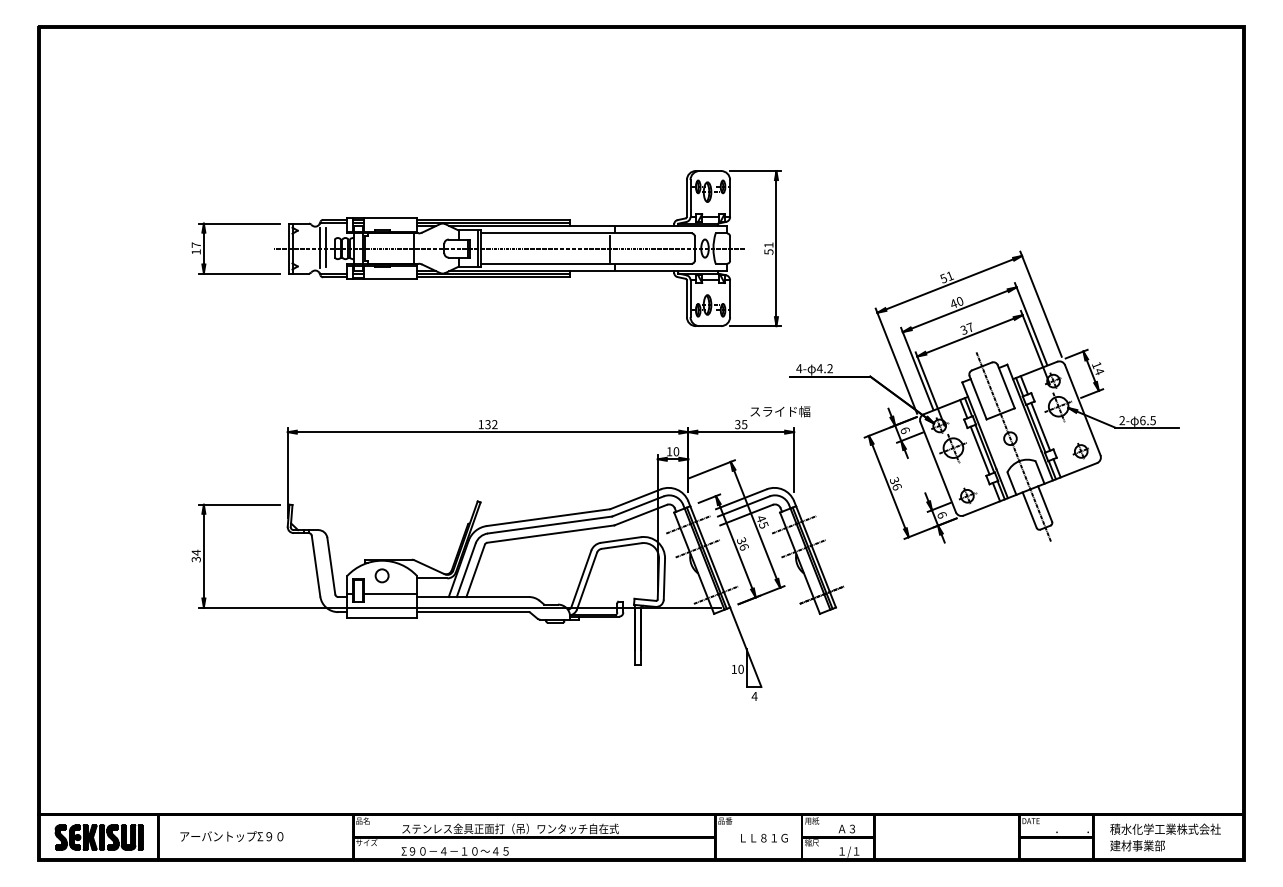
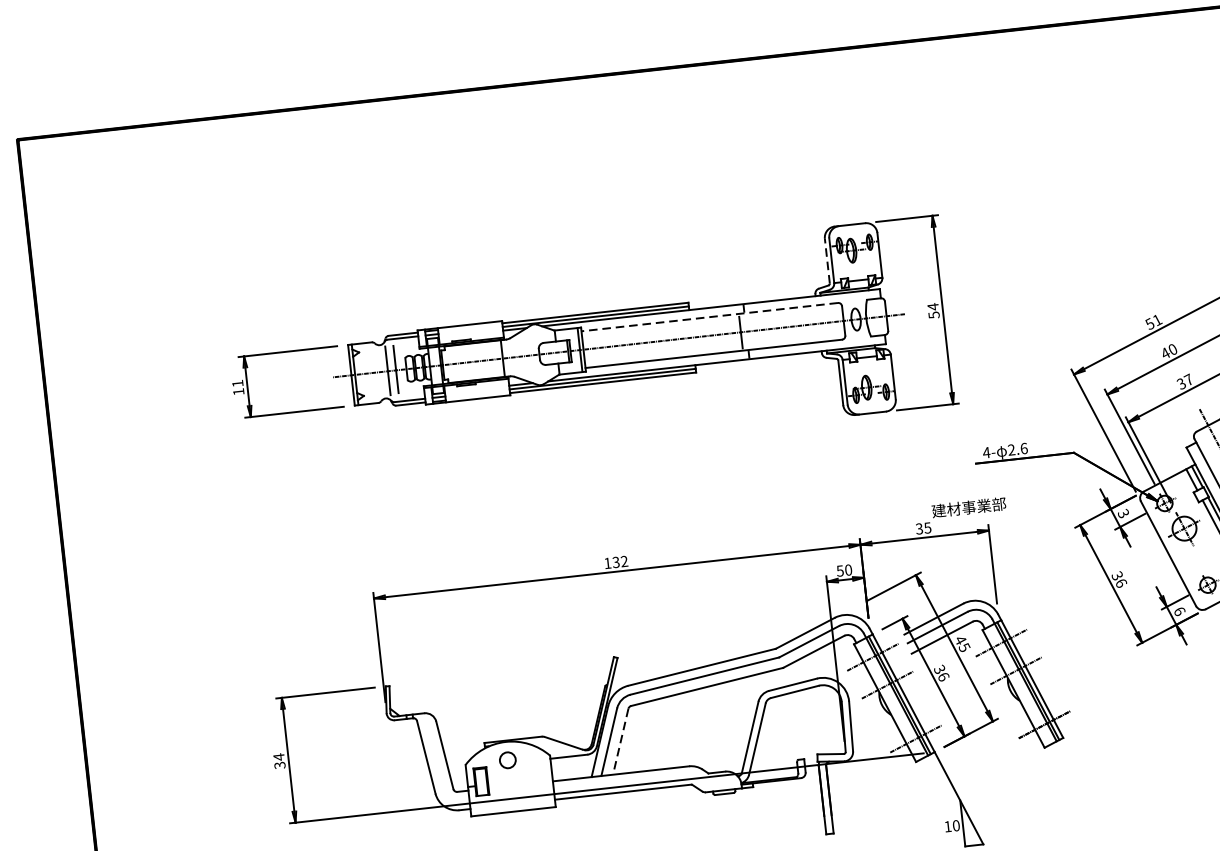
line: (686, 198) -> (826, 261), solid -> dashed
line: (586, 233) -> (710, 317), solid -> dashed
text: (195, 244) -> (236, 382), 17 -> 11
text: (768, 245) -> (932, 307), 51 -> 54
text: (824, 368) -> (1017, 449), 4.2 -> 2.6
text: (779, 411) -> (968, 507), スライド幅 -> 建材事業部
text: (904, 429) -> (1122, 512), 6 -> 3
text: (669, 451) -> (840, 570), 10 -> 50
line: (475, 570) -> (620, 741), solid -> dashed
line: (390, 594) -> (520, 781), removed

